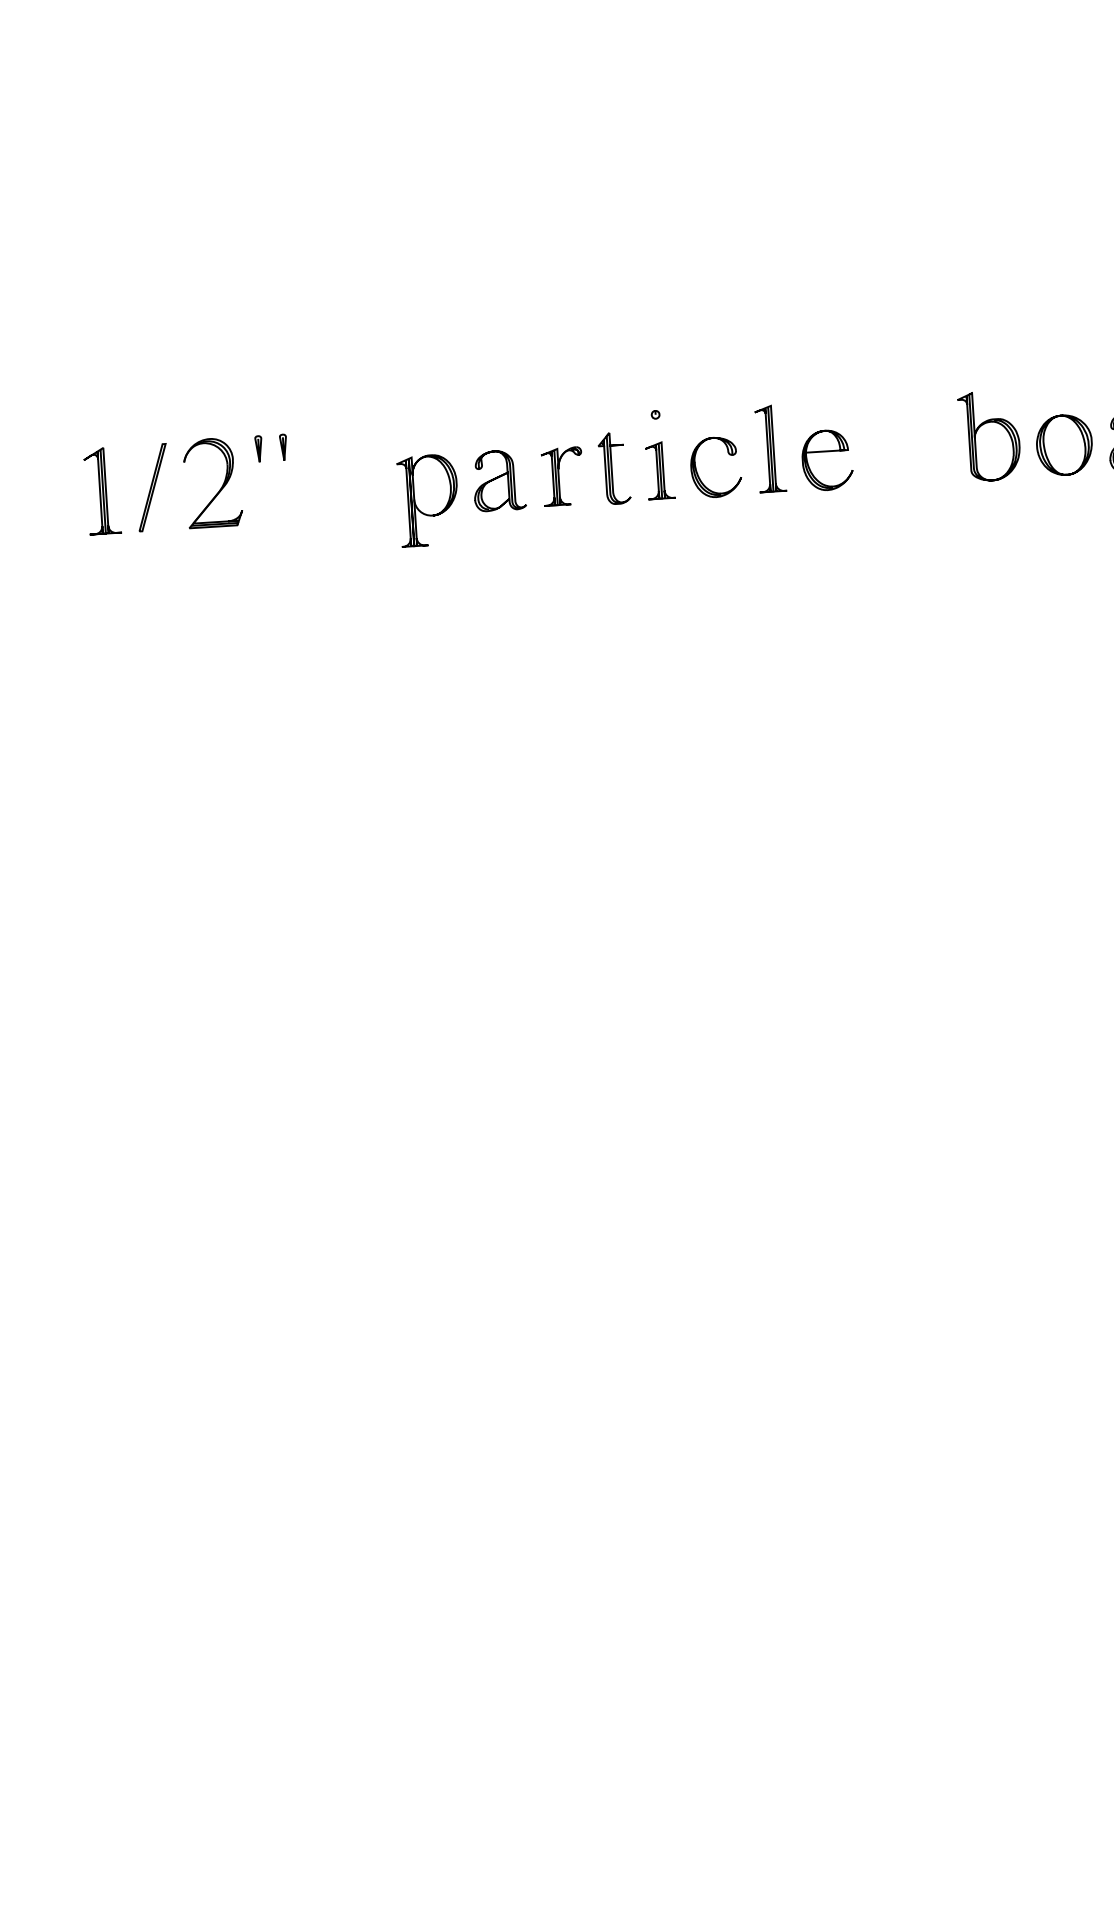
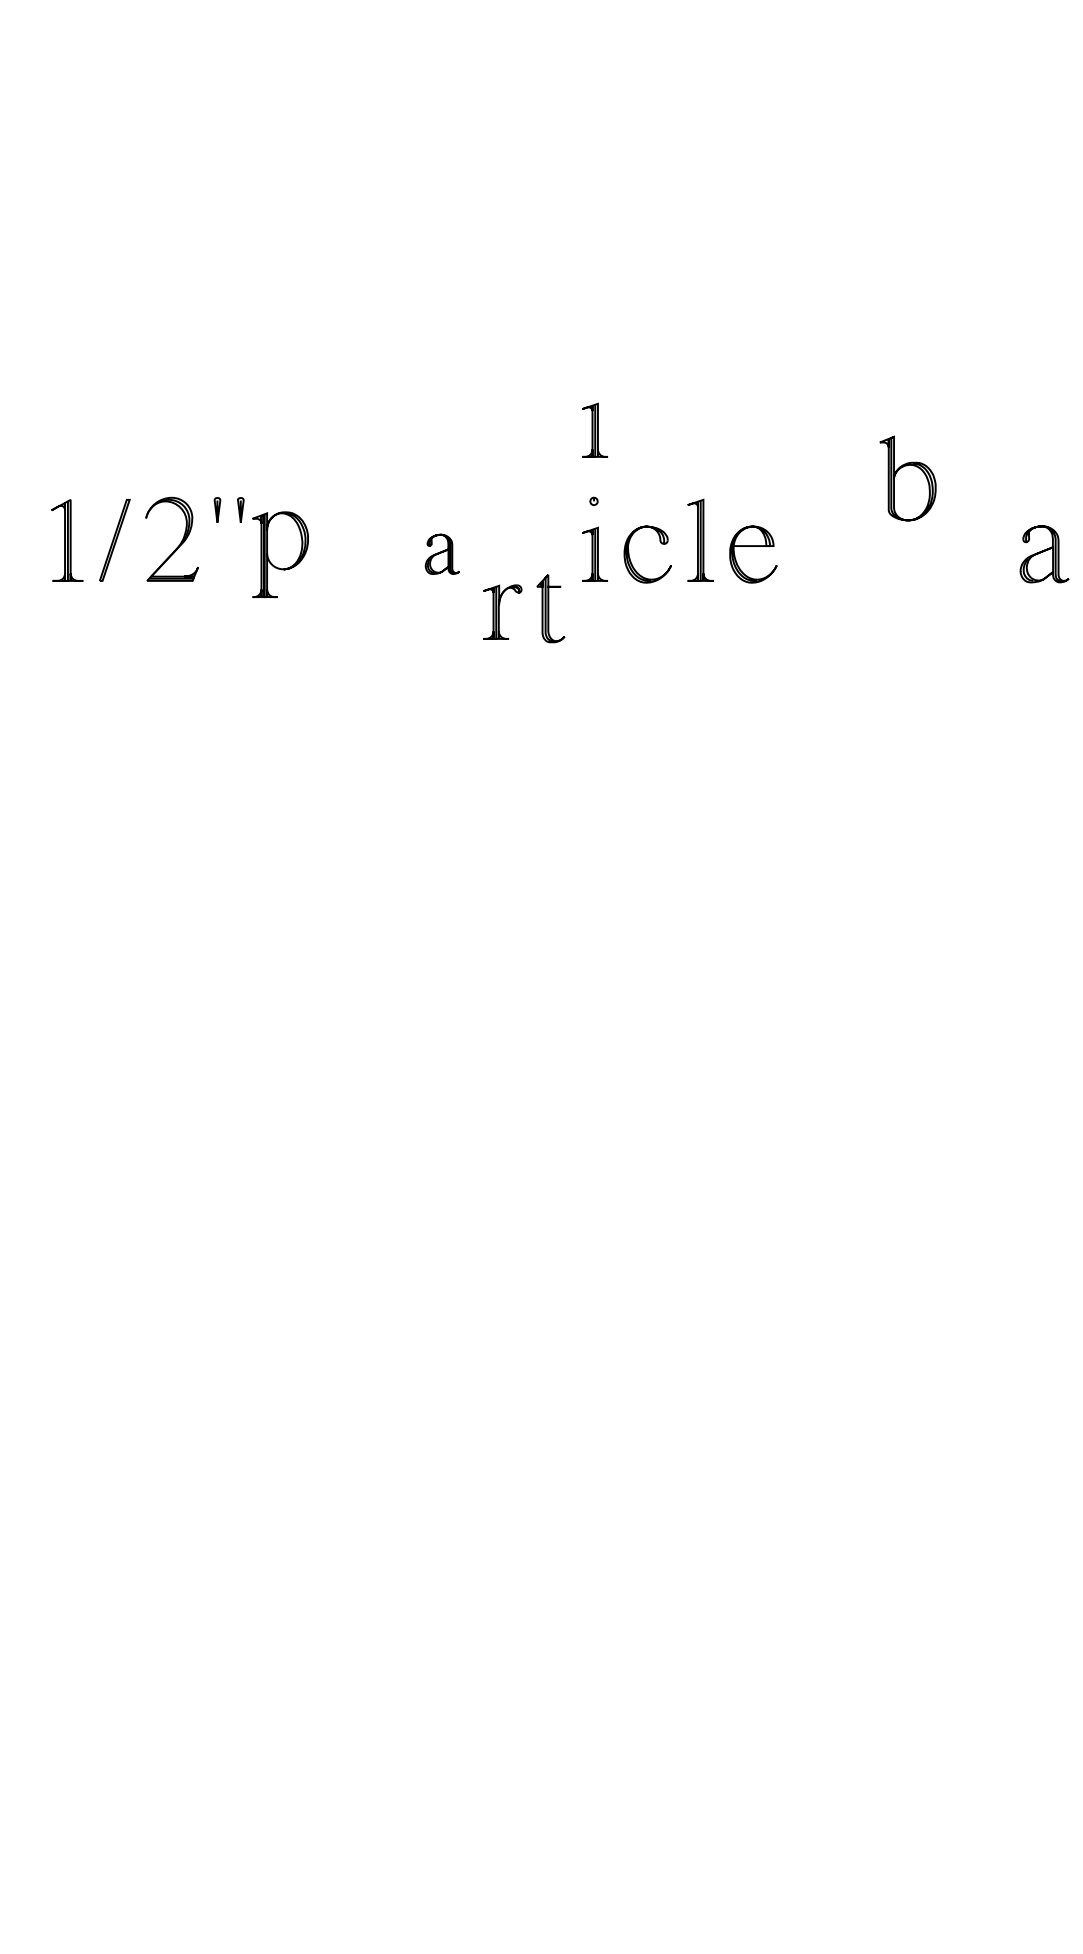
part: (651, 338) -> (594, 429), added
curve: (981, 427) -> (900, 469), moved
curve: (1046, 449) -> (960, 557), removed
curve: (612, 468) -> (549, 608), moved
part: (562, 475) -> (502, 611), moved
part: (499, 480) -> (442, 554), size x0.7
part: (428, 500) -> (280, 554), moved

